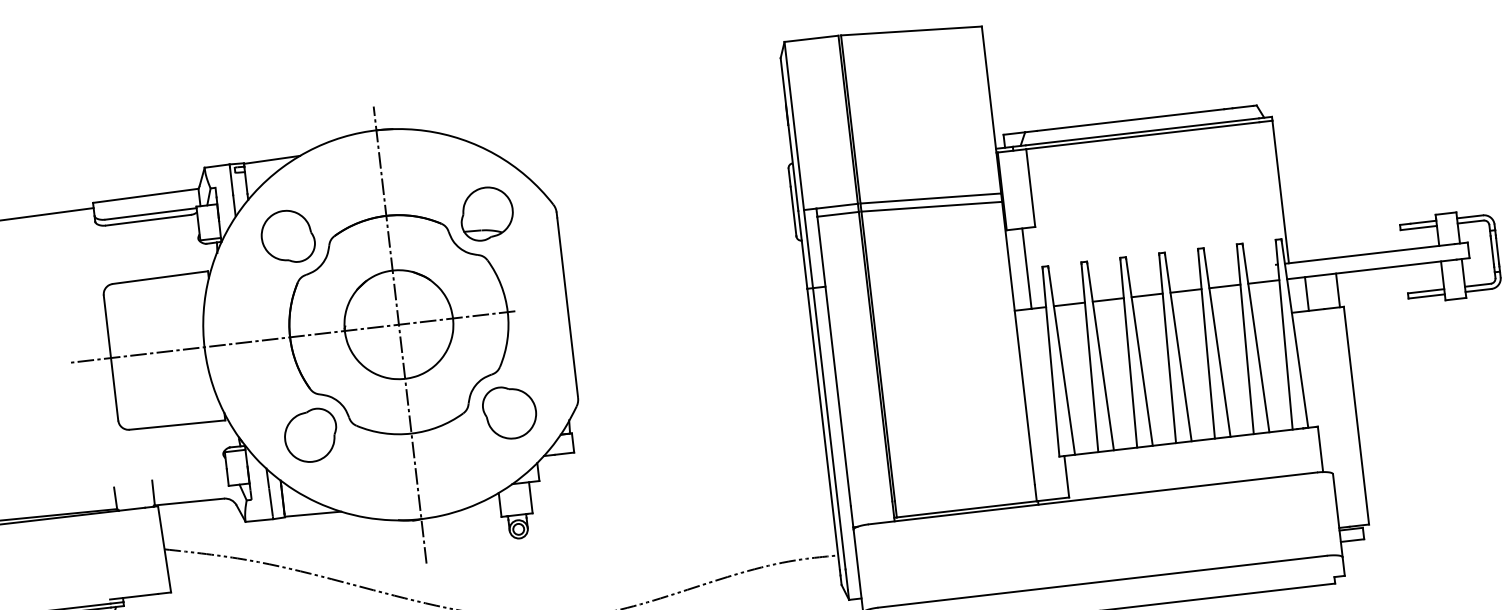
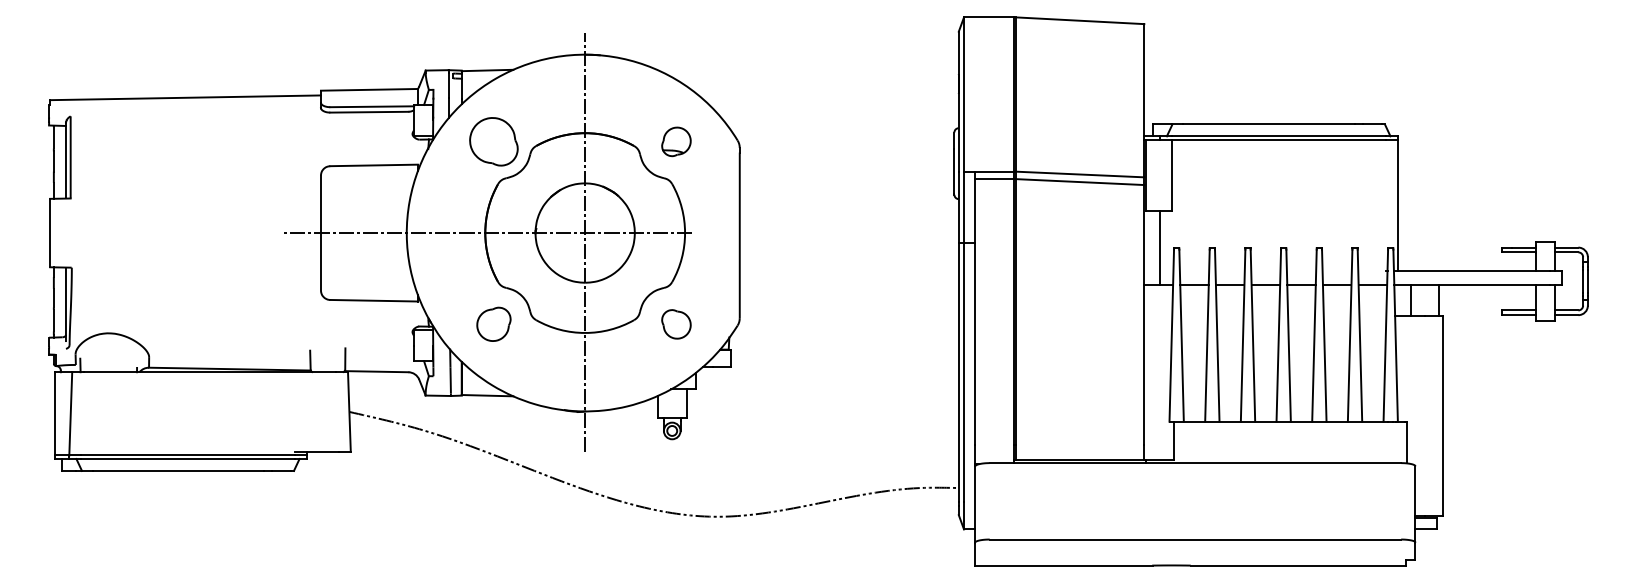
part: (486, 213) -> (676, 141), size x0.6
part: (509, 412) -> (676, 324), size x0.6
part: (310, 435) -> (493, 324), size x0.7

